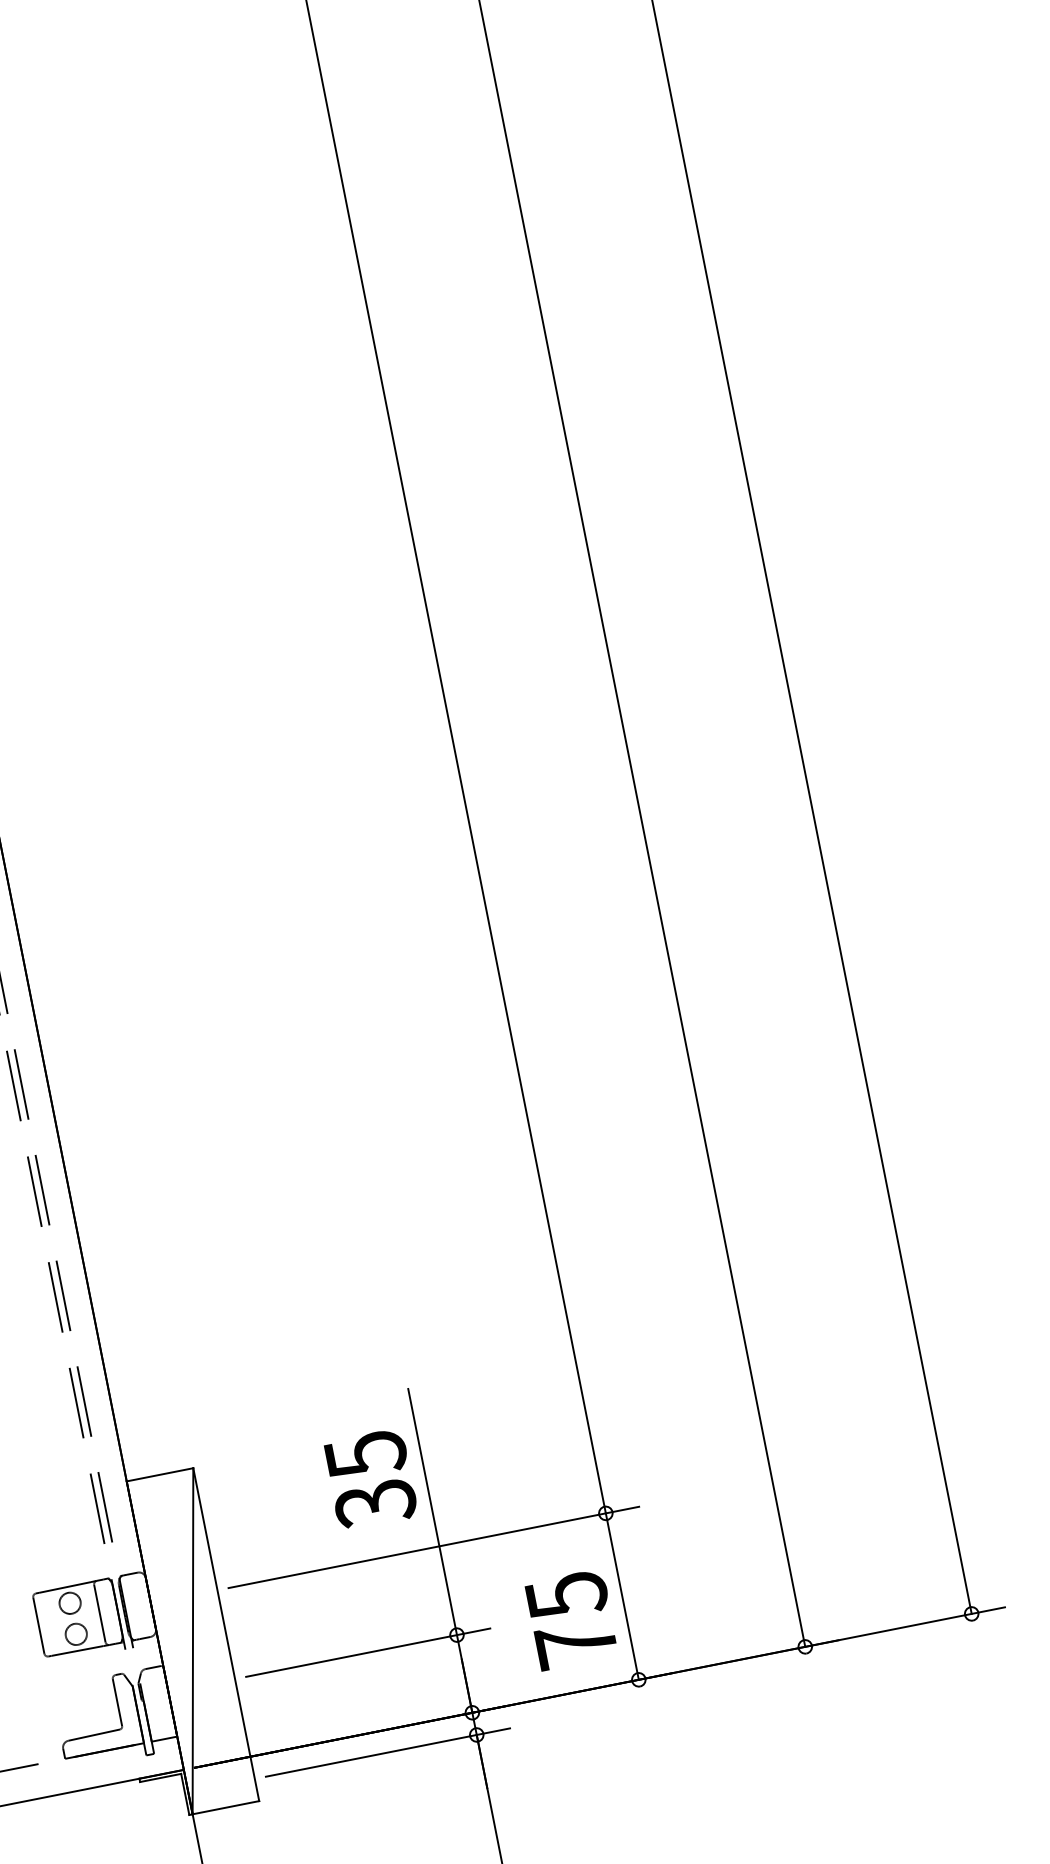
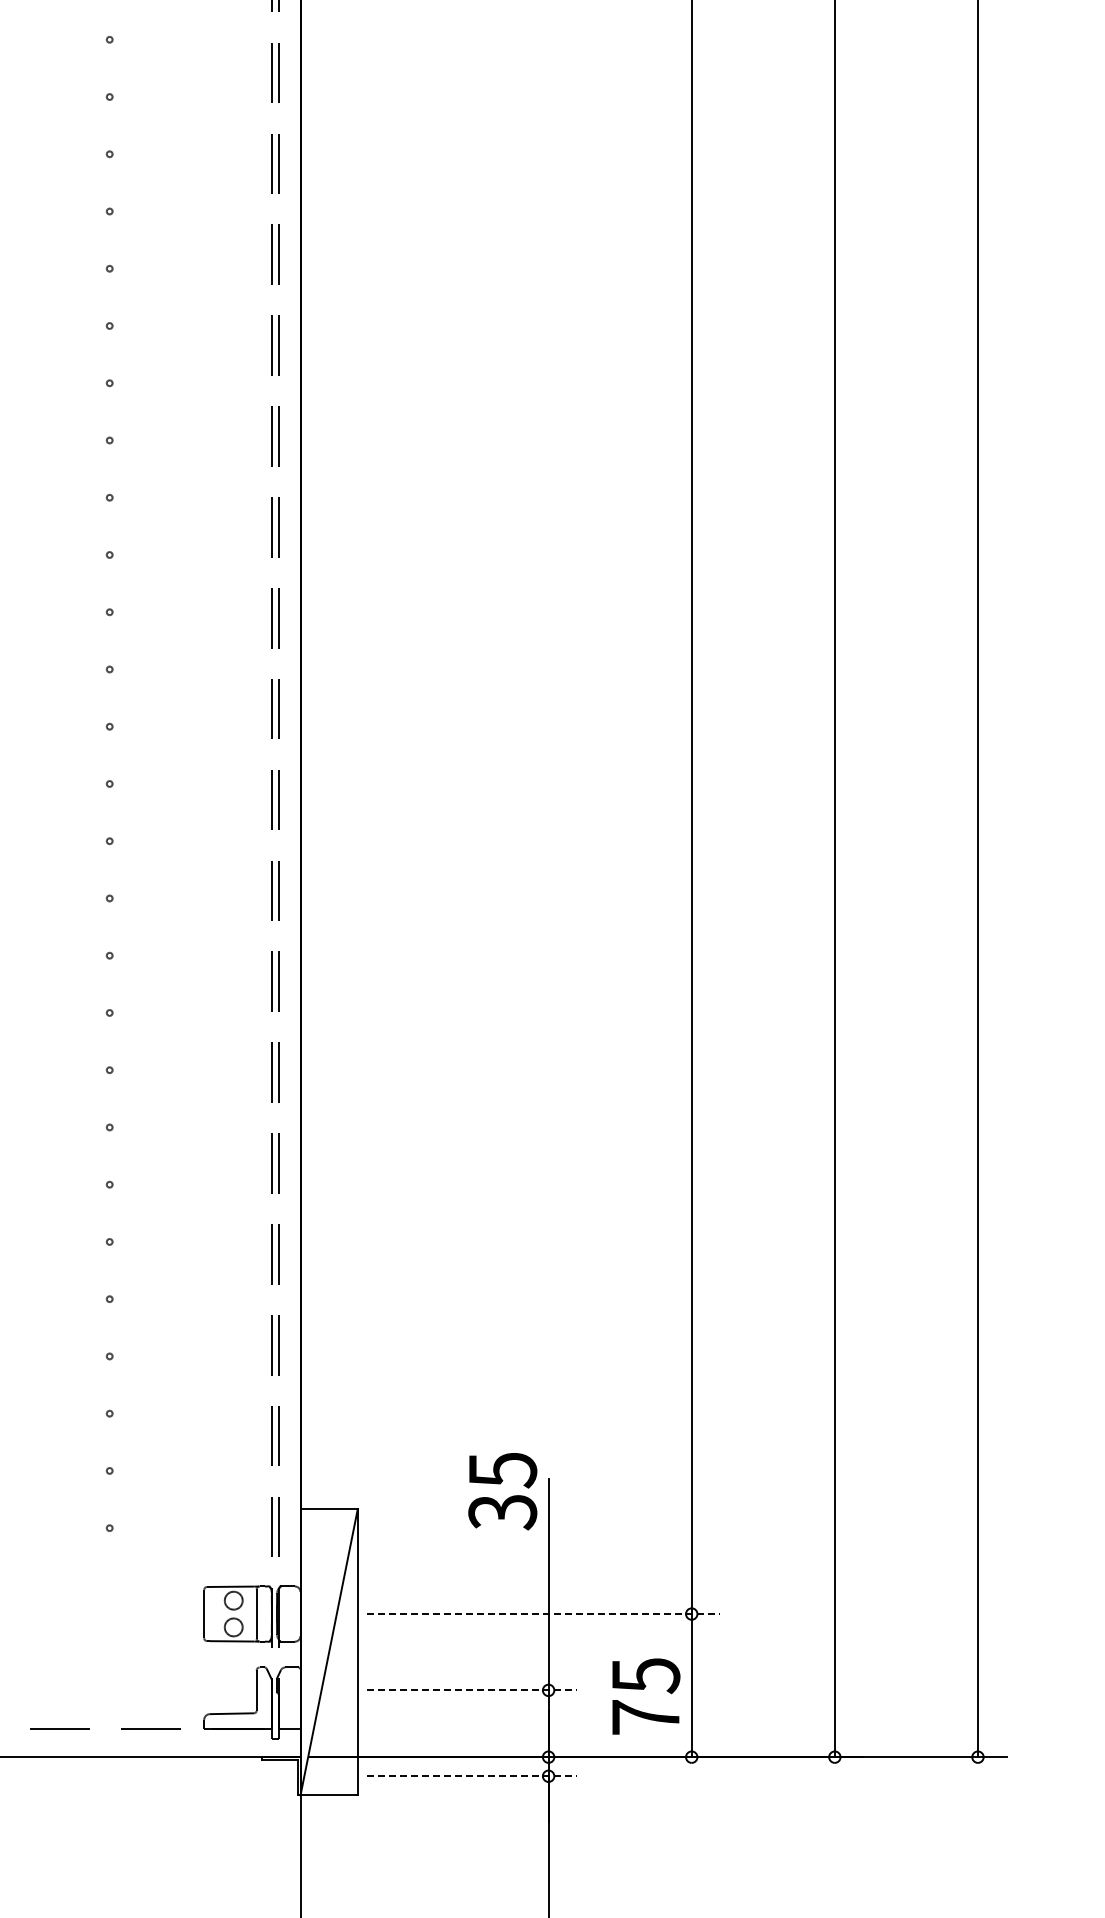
text: (370, 1479) -> (502, 1491), moved
line: (433, 1548) -> (543, 1614), solid -> dashed
line: (368, 1652) -> (472, 1690), solid -> dashed
line: (388, 1752) -> (472, 1776), solid -> dashed

